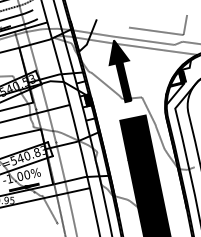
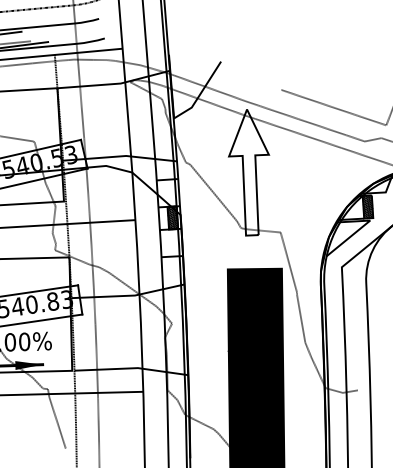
fill: (120, 71) -> (247, 173), removed

